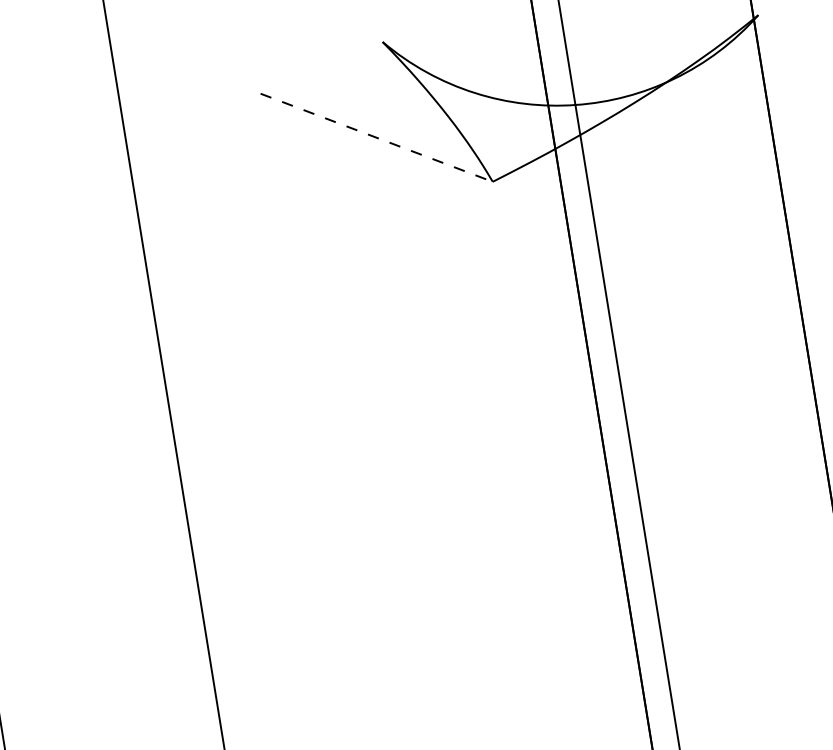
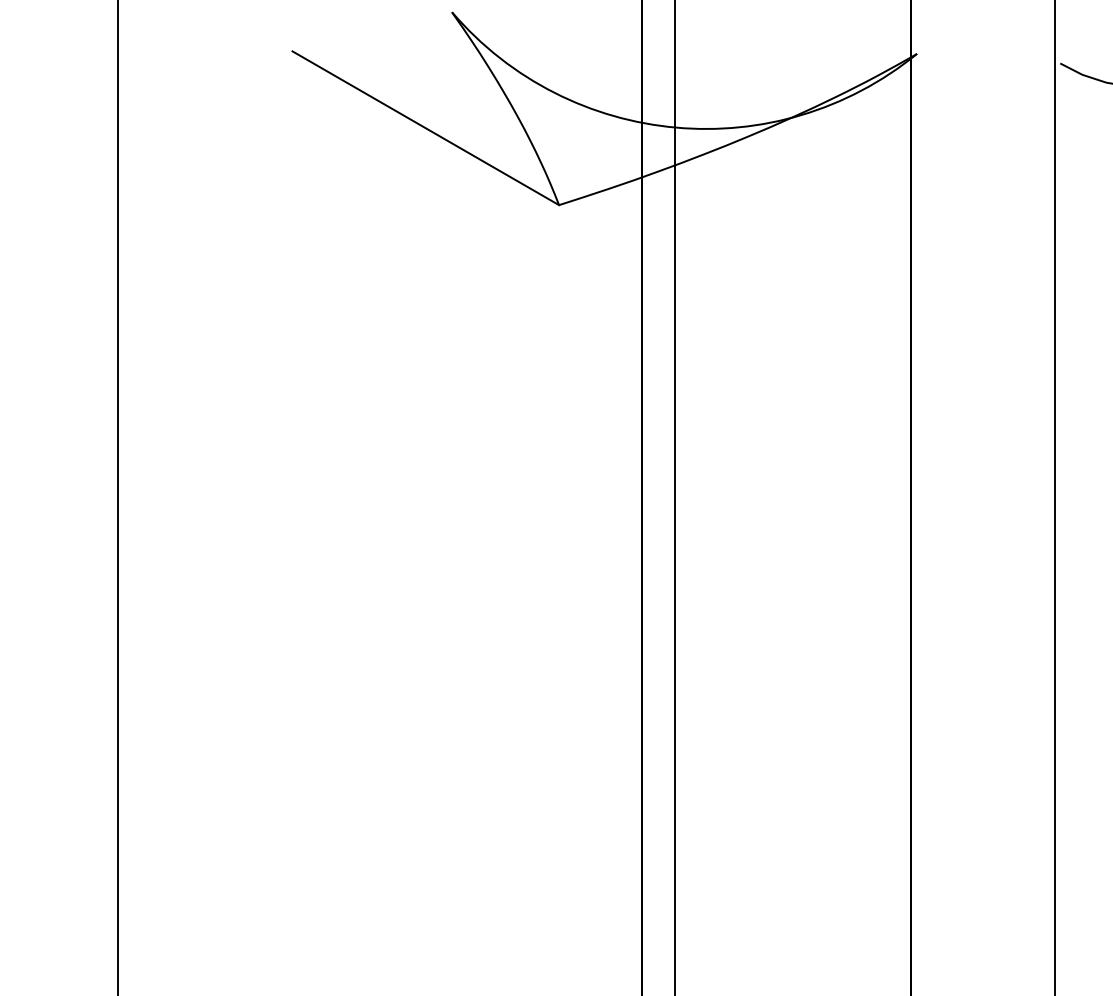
line: (376, 138) -> (425, 128), dashed -> solid

